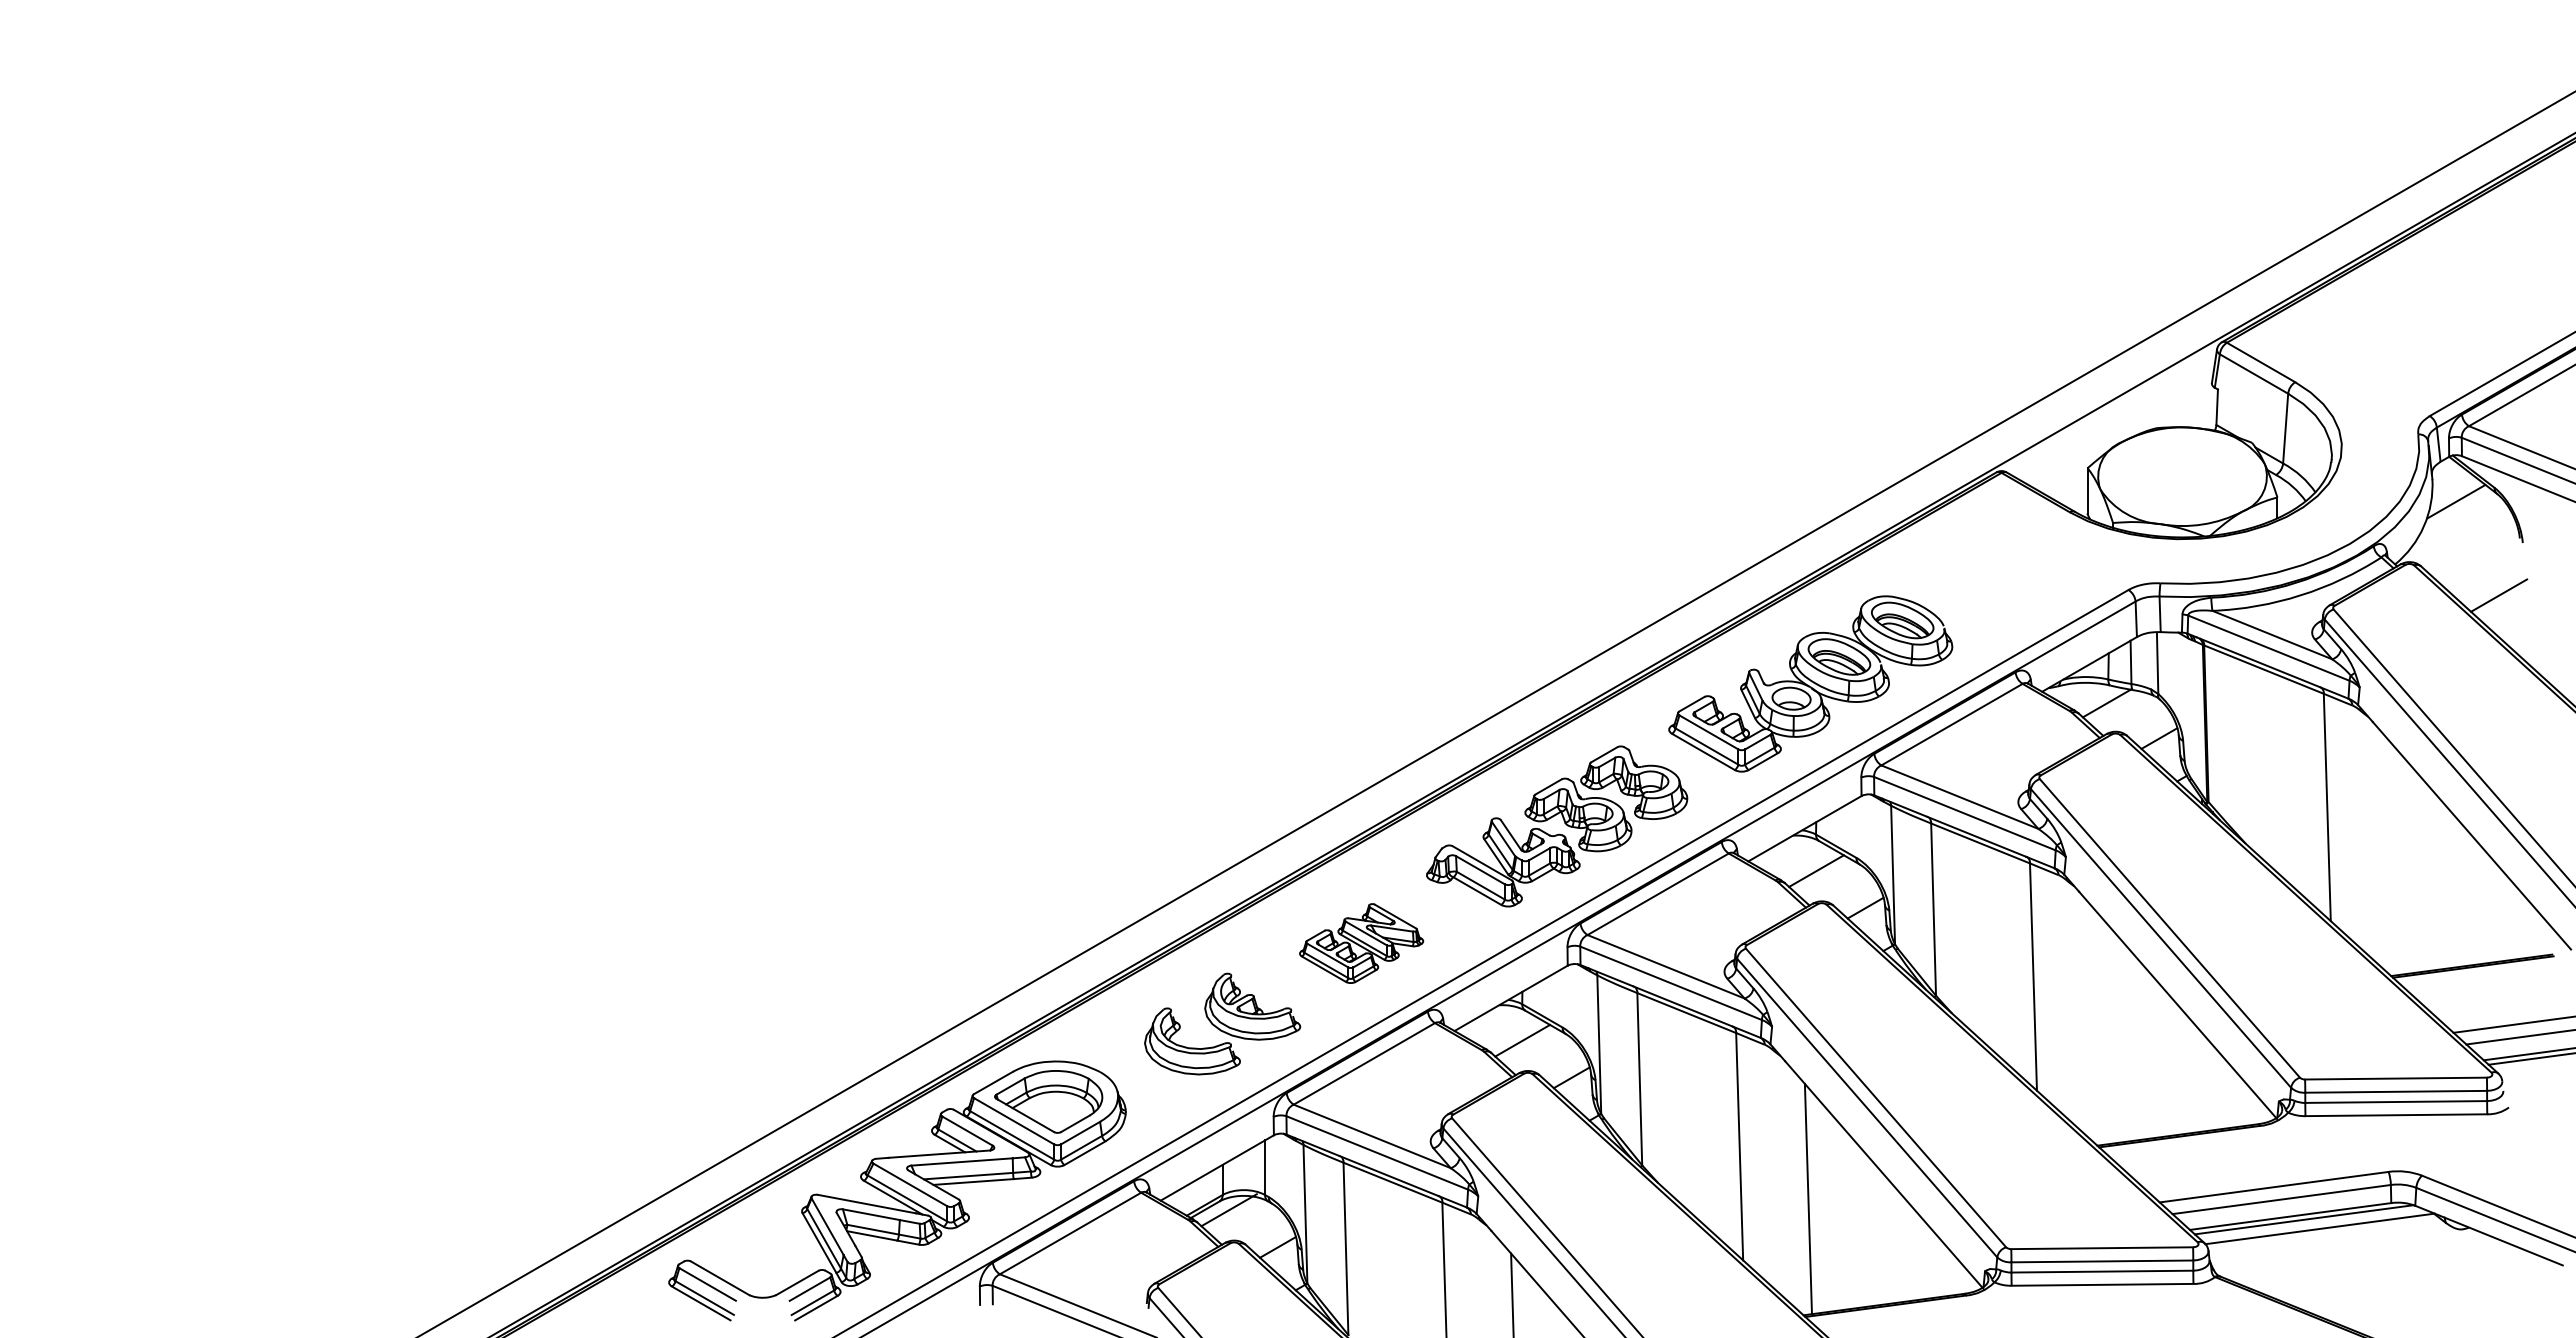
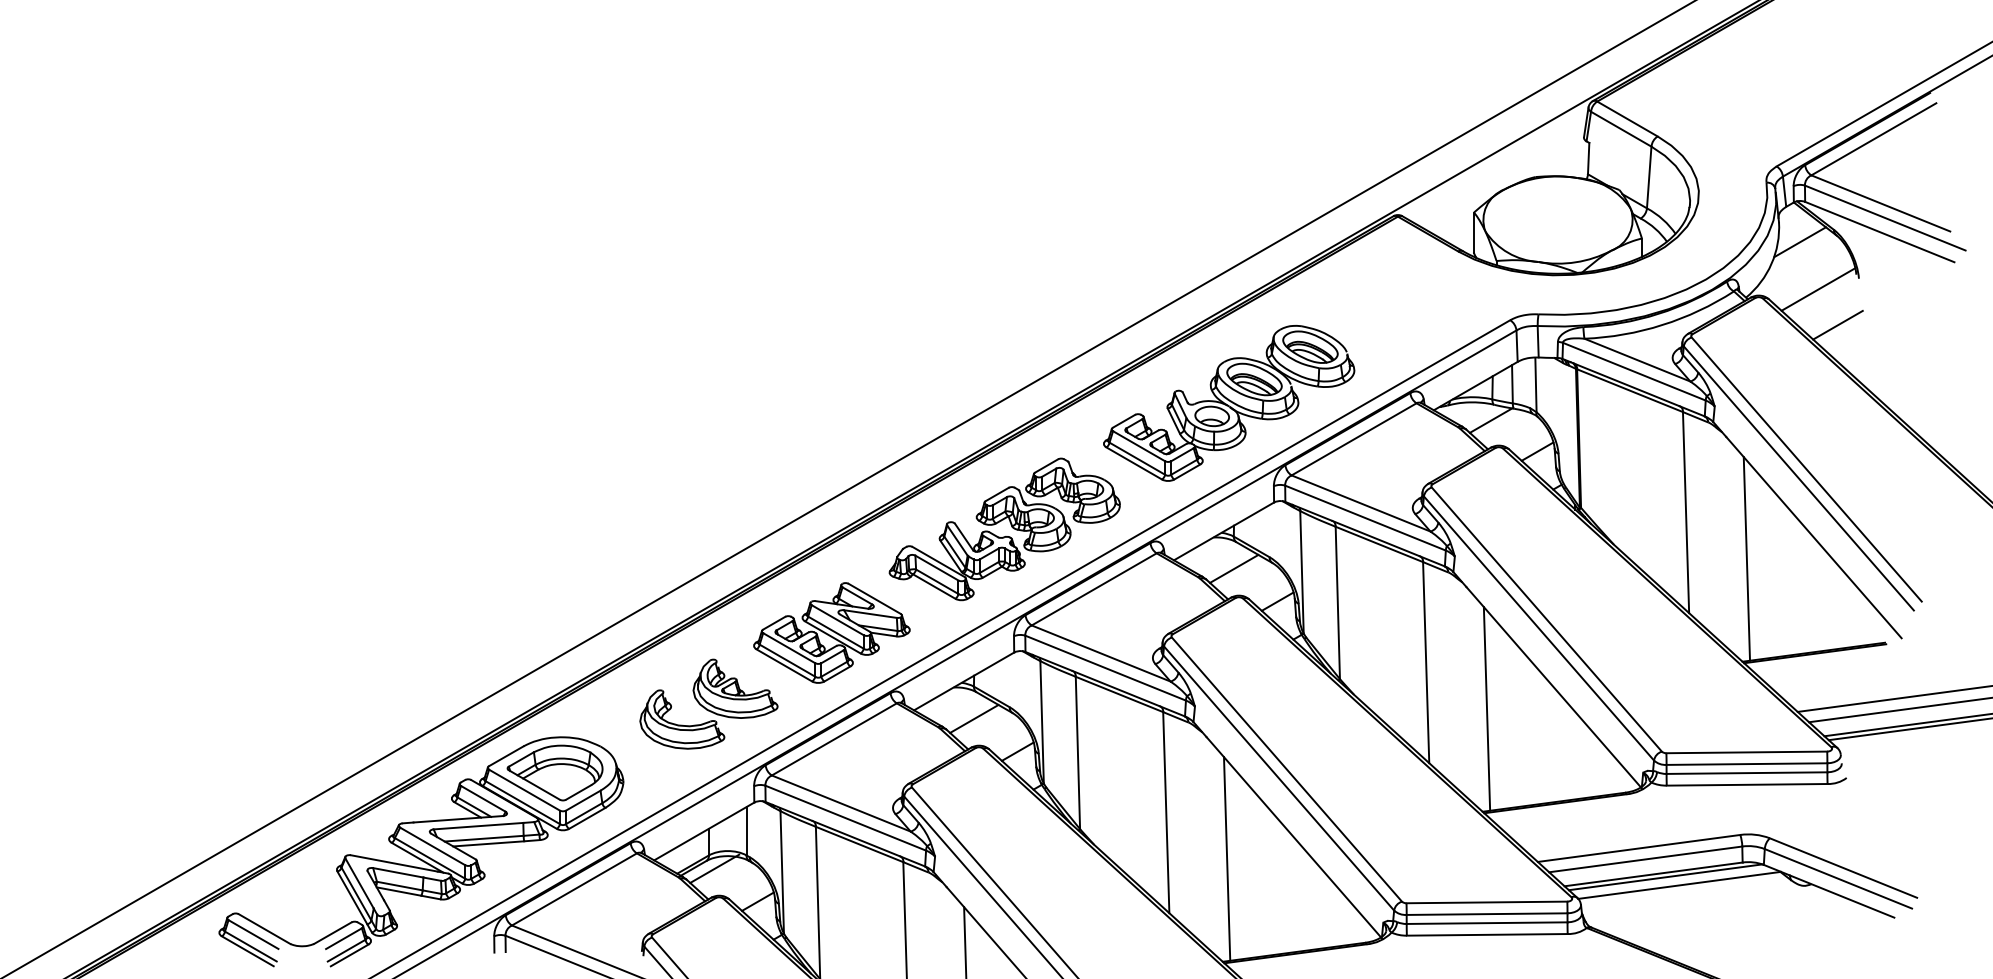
line: (2476, 555) -> (1818, 289), added
line: (2395, 859) -> (1746, 558), added
part: (1361, 943) -> (831, 632), size x1.43
line: (2101, 1029) -> (1486, 708), added

